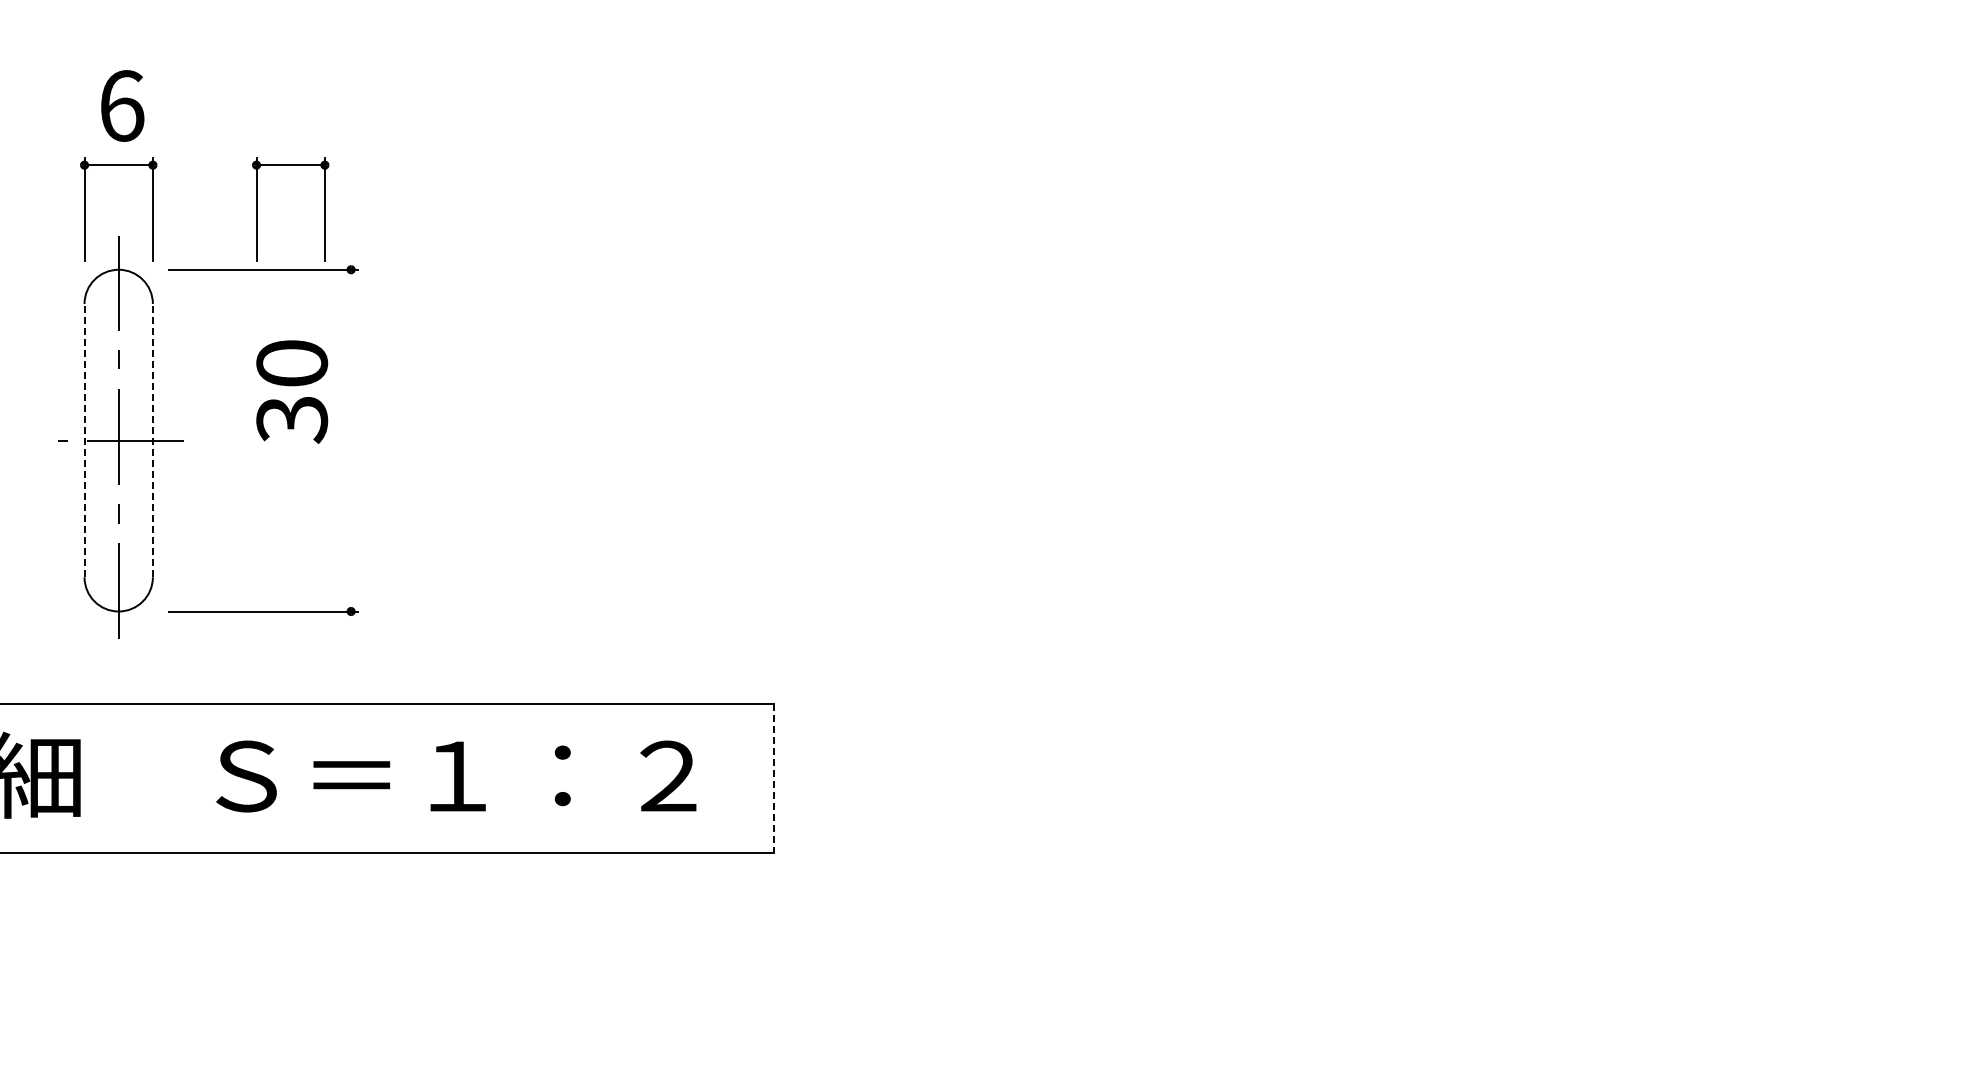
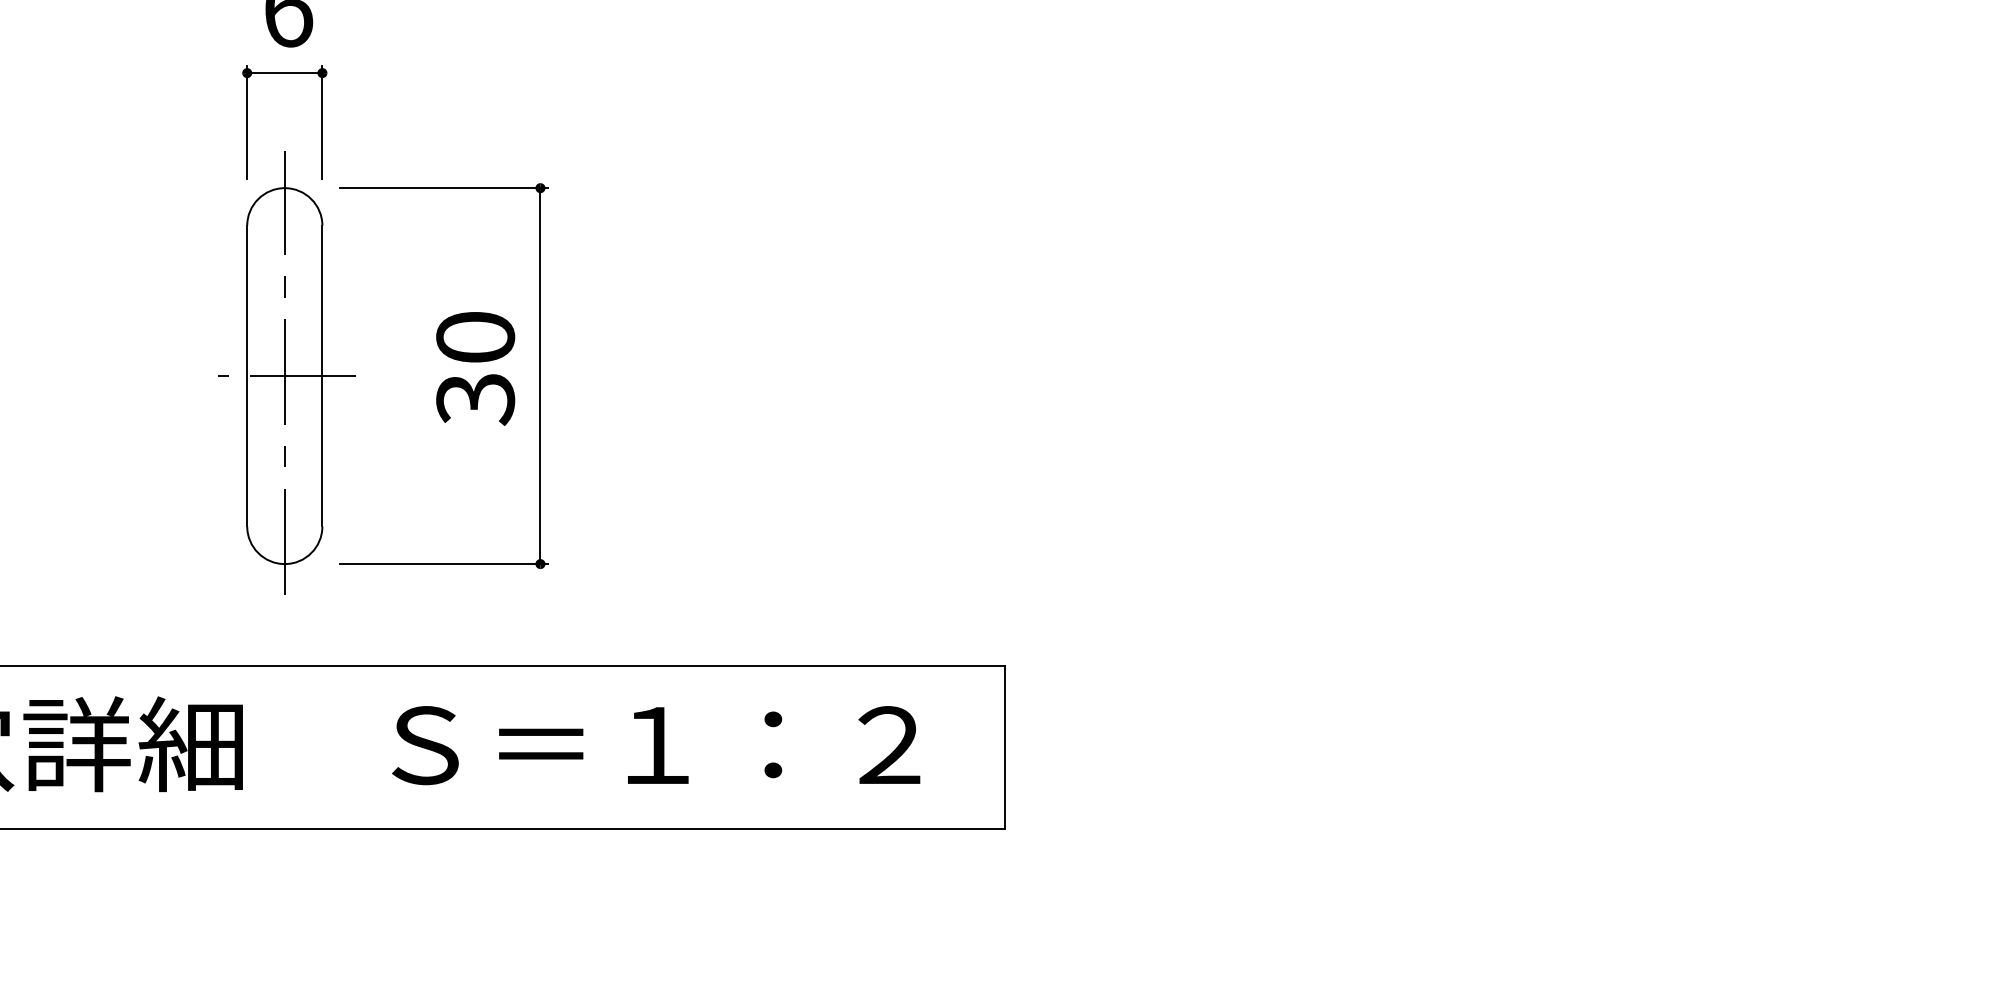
part: (257, 209) -> (437, 121), removed
text: (292, 391) -> (475, 368), moved
line: (84, 440) -> (247, 375), dashed -> solid
line: (152, 440) -> (321, 375), dashed -> solid
line: (351, 440) -> (540, 375), added
line: (773, 779) -> (1005, 748), dashed -> solid

